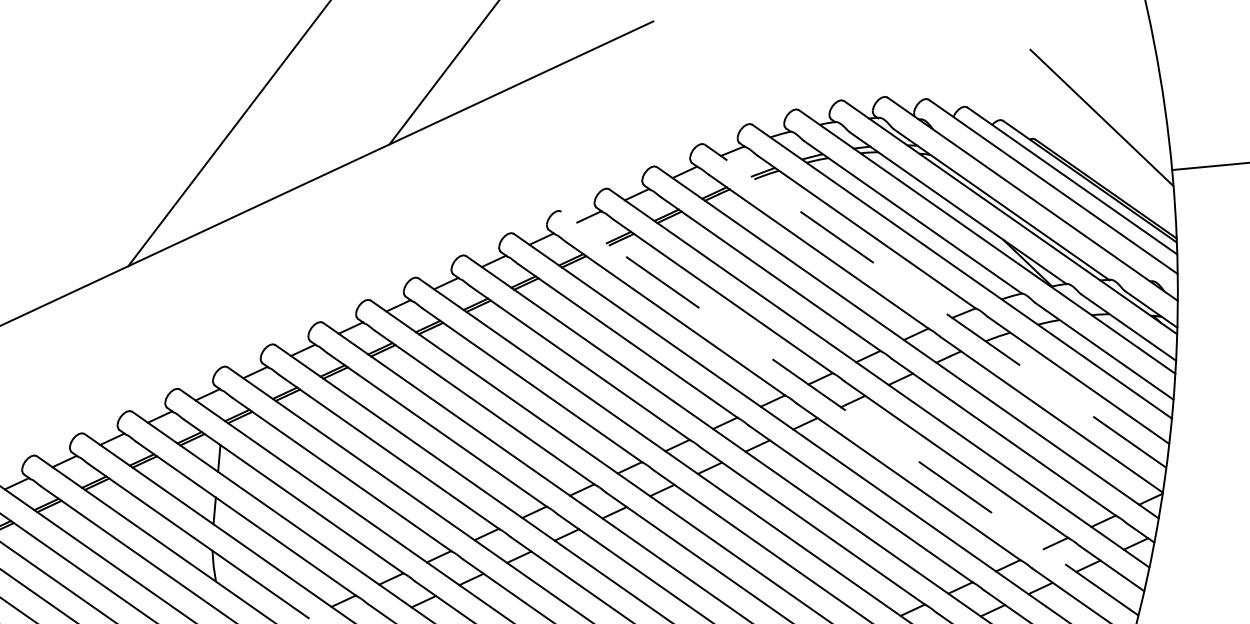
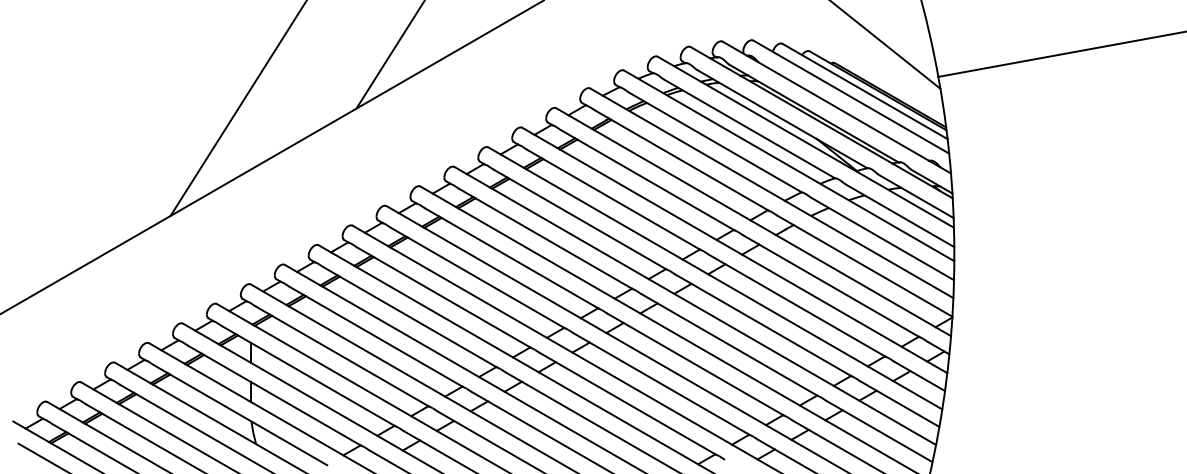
line: (935, 306) -> (771, 193), dashed -> solid
line: (848, 413) -> (714, 278), dashed -> solid

